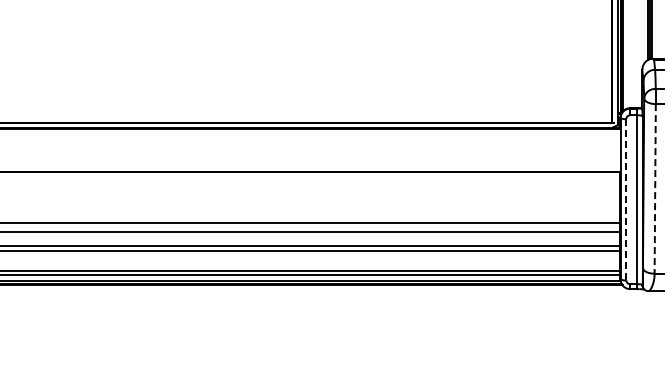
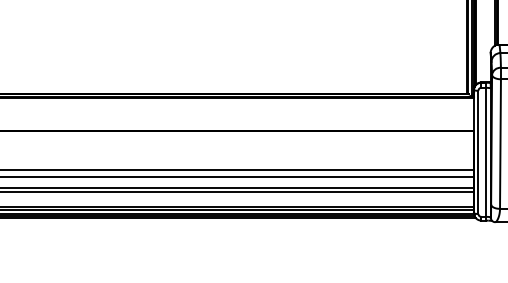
line: (655, 190) -> (500, 145), dashed -> solid
line: (626, 199) -> (478, 152), dashed -> solid

